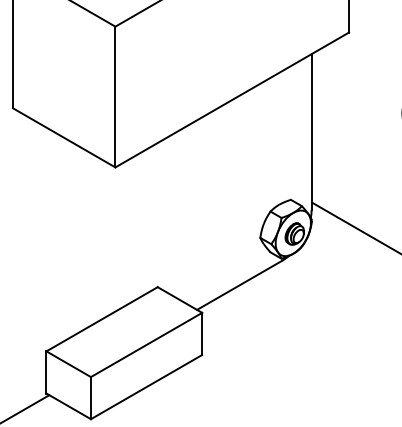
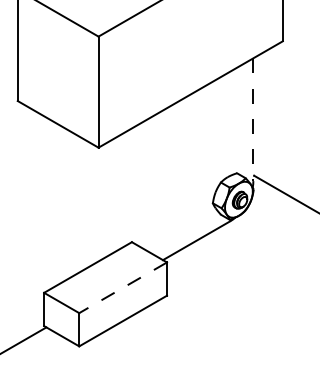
line: (311, 132) -> (253, 120), solid -> dashed
line: (147, 344) -> (123, 287), solid -> dashed

